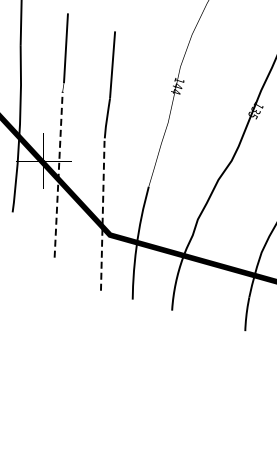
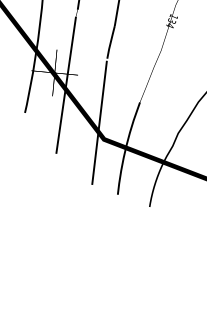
text: (177, 86) -> (171, 21), 144 -> 134
line: (58, 174) -> (66, 85), dashed -> solid
line: (102, 215) -> (99, 122), dashed -> solid

